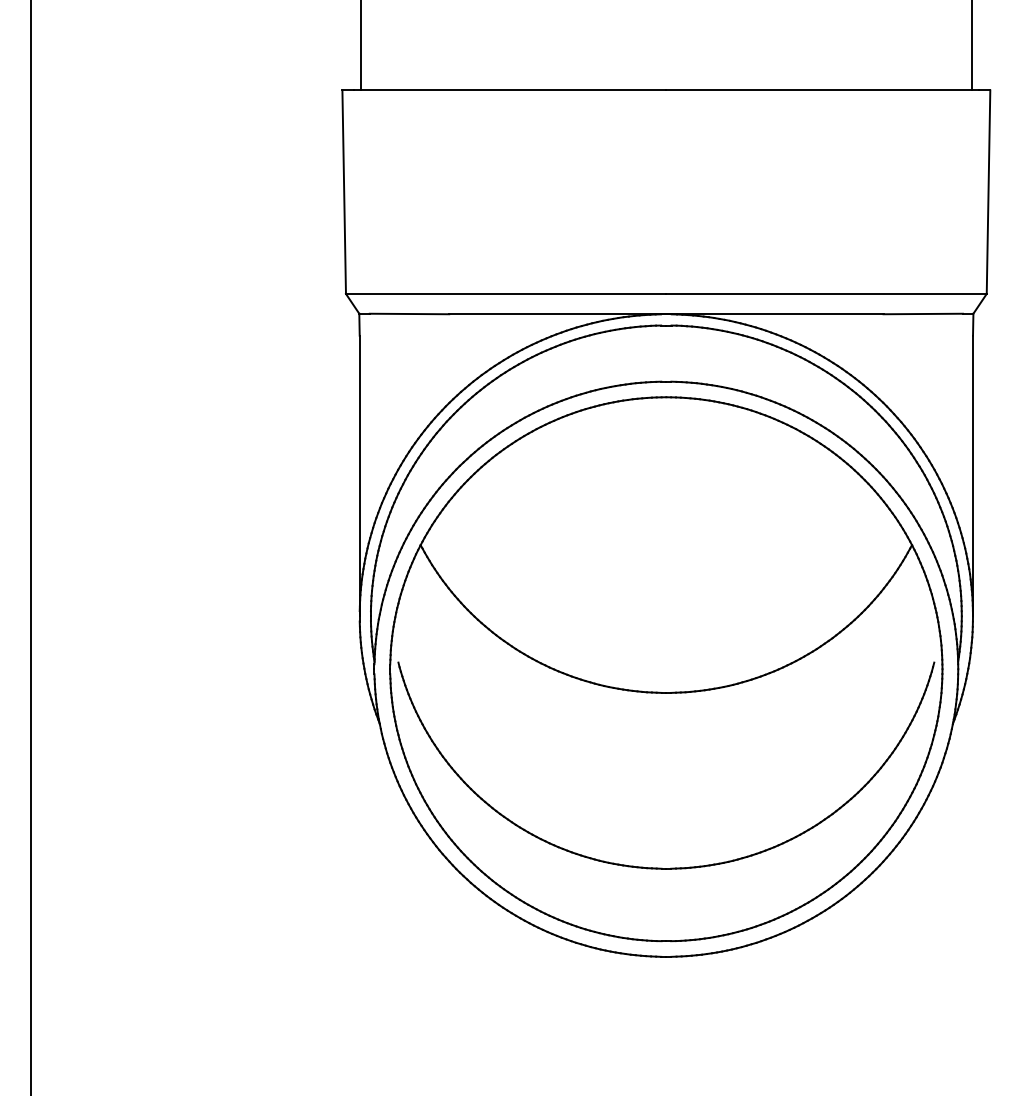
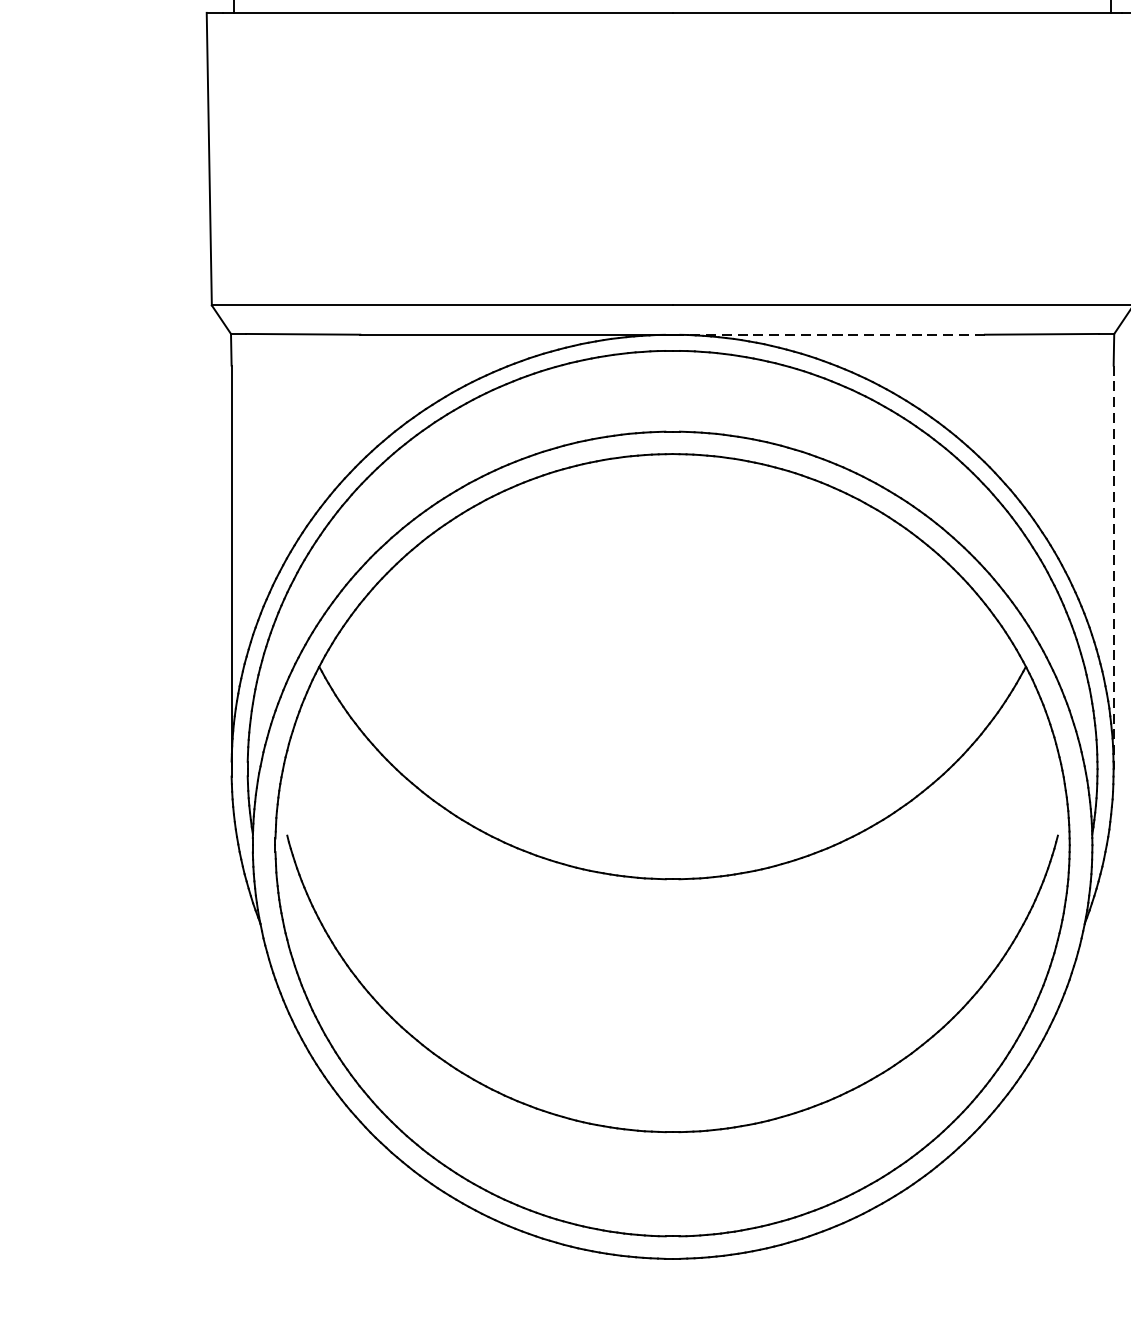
line: (774, 314) -> (828, 335), solid -> dashed
line: (973, 476) -> (1114, 568), solid -> dashed

